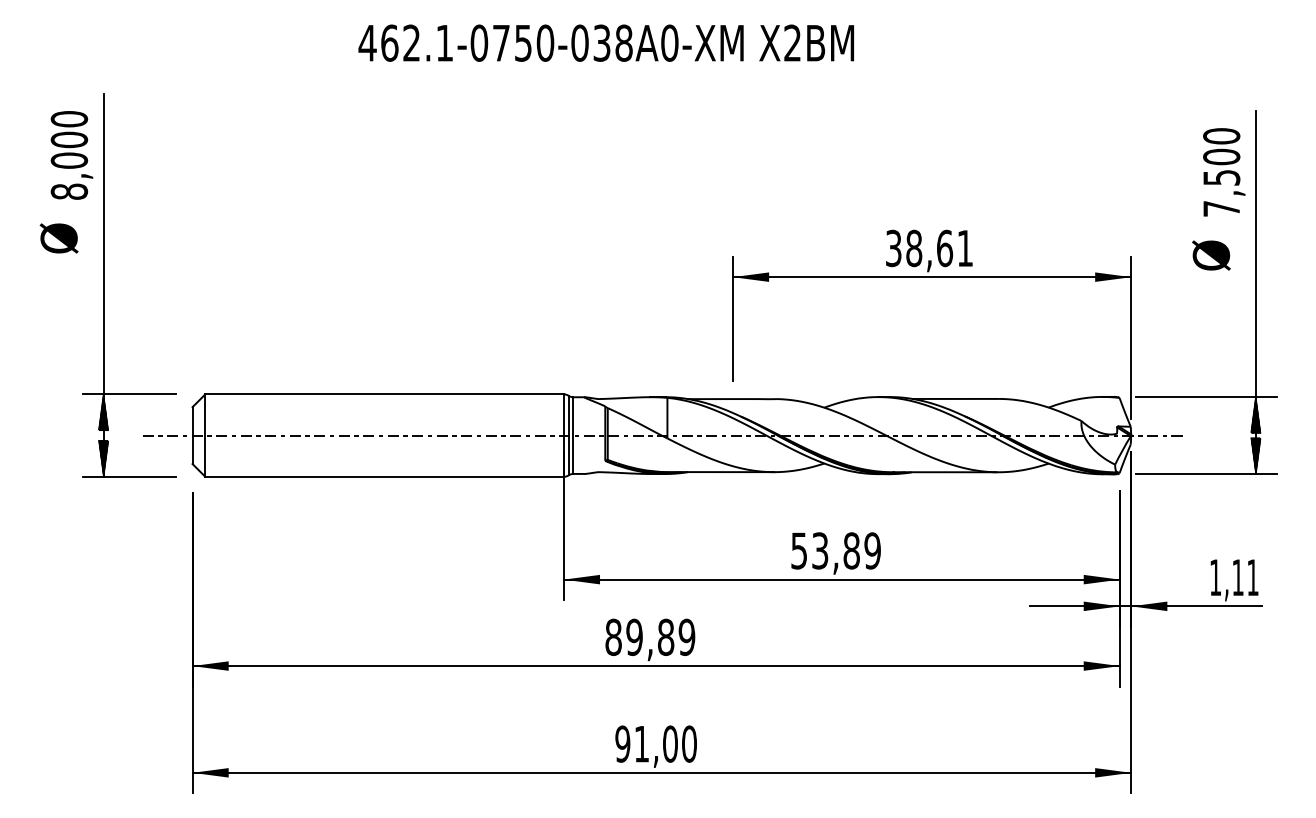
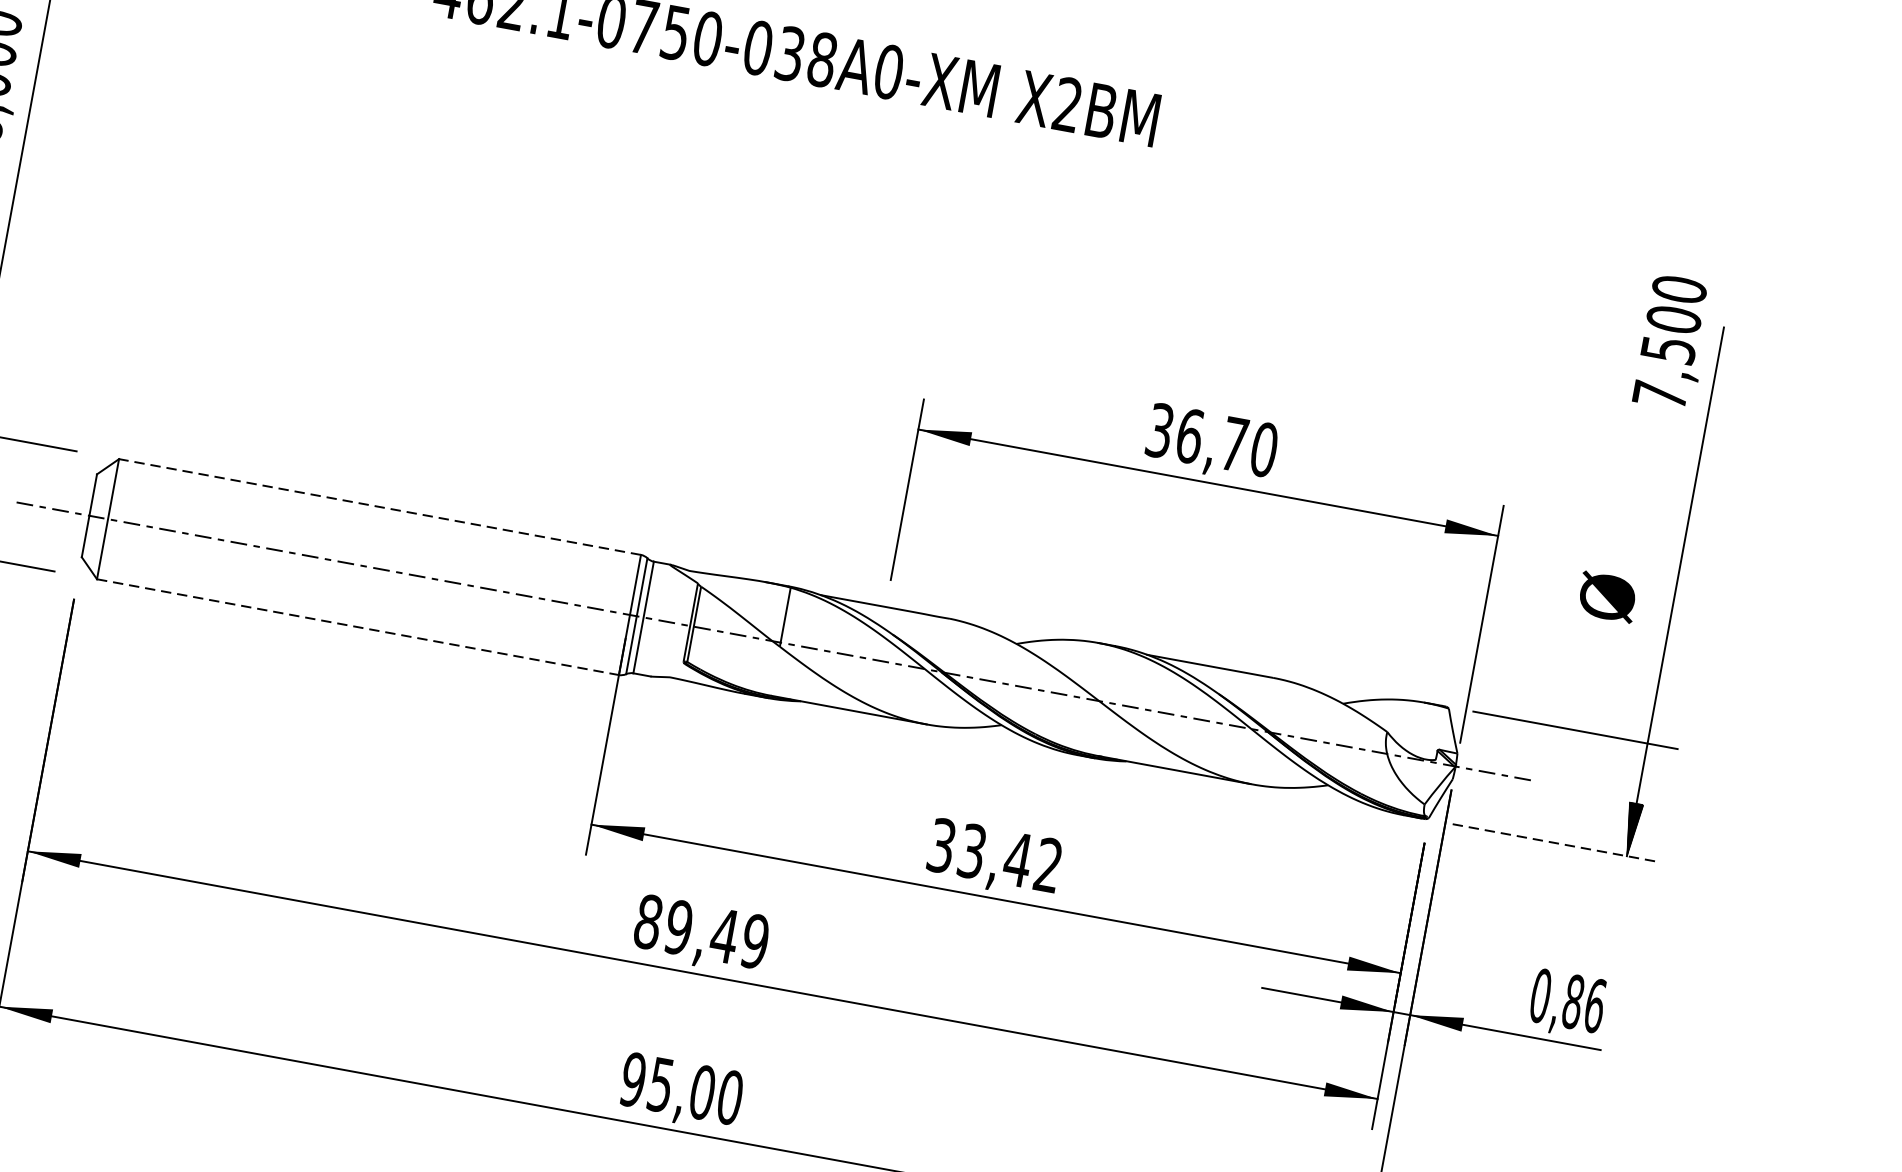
text: (1224, 172) -> (1673, 342), moved
text: (939, 248) -> (1226, 442), 38,61 -> 36,70
text: (1211, 255) -> (1607, 597), moved
line: (384, 394) -> (379, 507), solid -> dashed
hatch: (1255, 414) -> (1642, 769), removed
line: (1206, 474) -> (1554, 843), solid -> dashed
line: (385, 476) -> (359, 626), solid -> dashed
text: (835, 550) -> (994, 854), 53,89 -> 33,42
text: (1233, 577) -> (1566, 1000), 1,11 -> 0,86
text: (665, 636) -> (724, 934), 89,89 -> 89,49
text: (641, 744) -> (660, 1085), 91,00 -> 95,00

